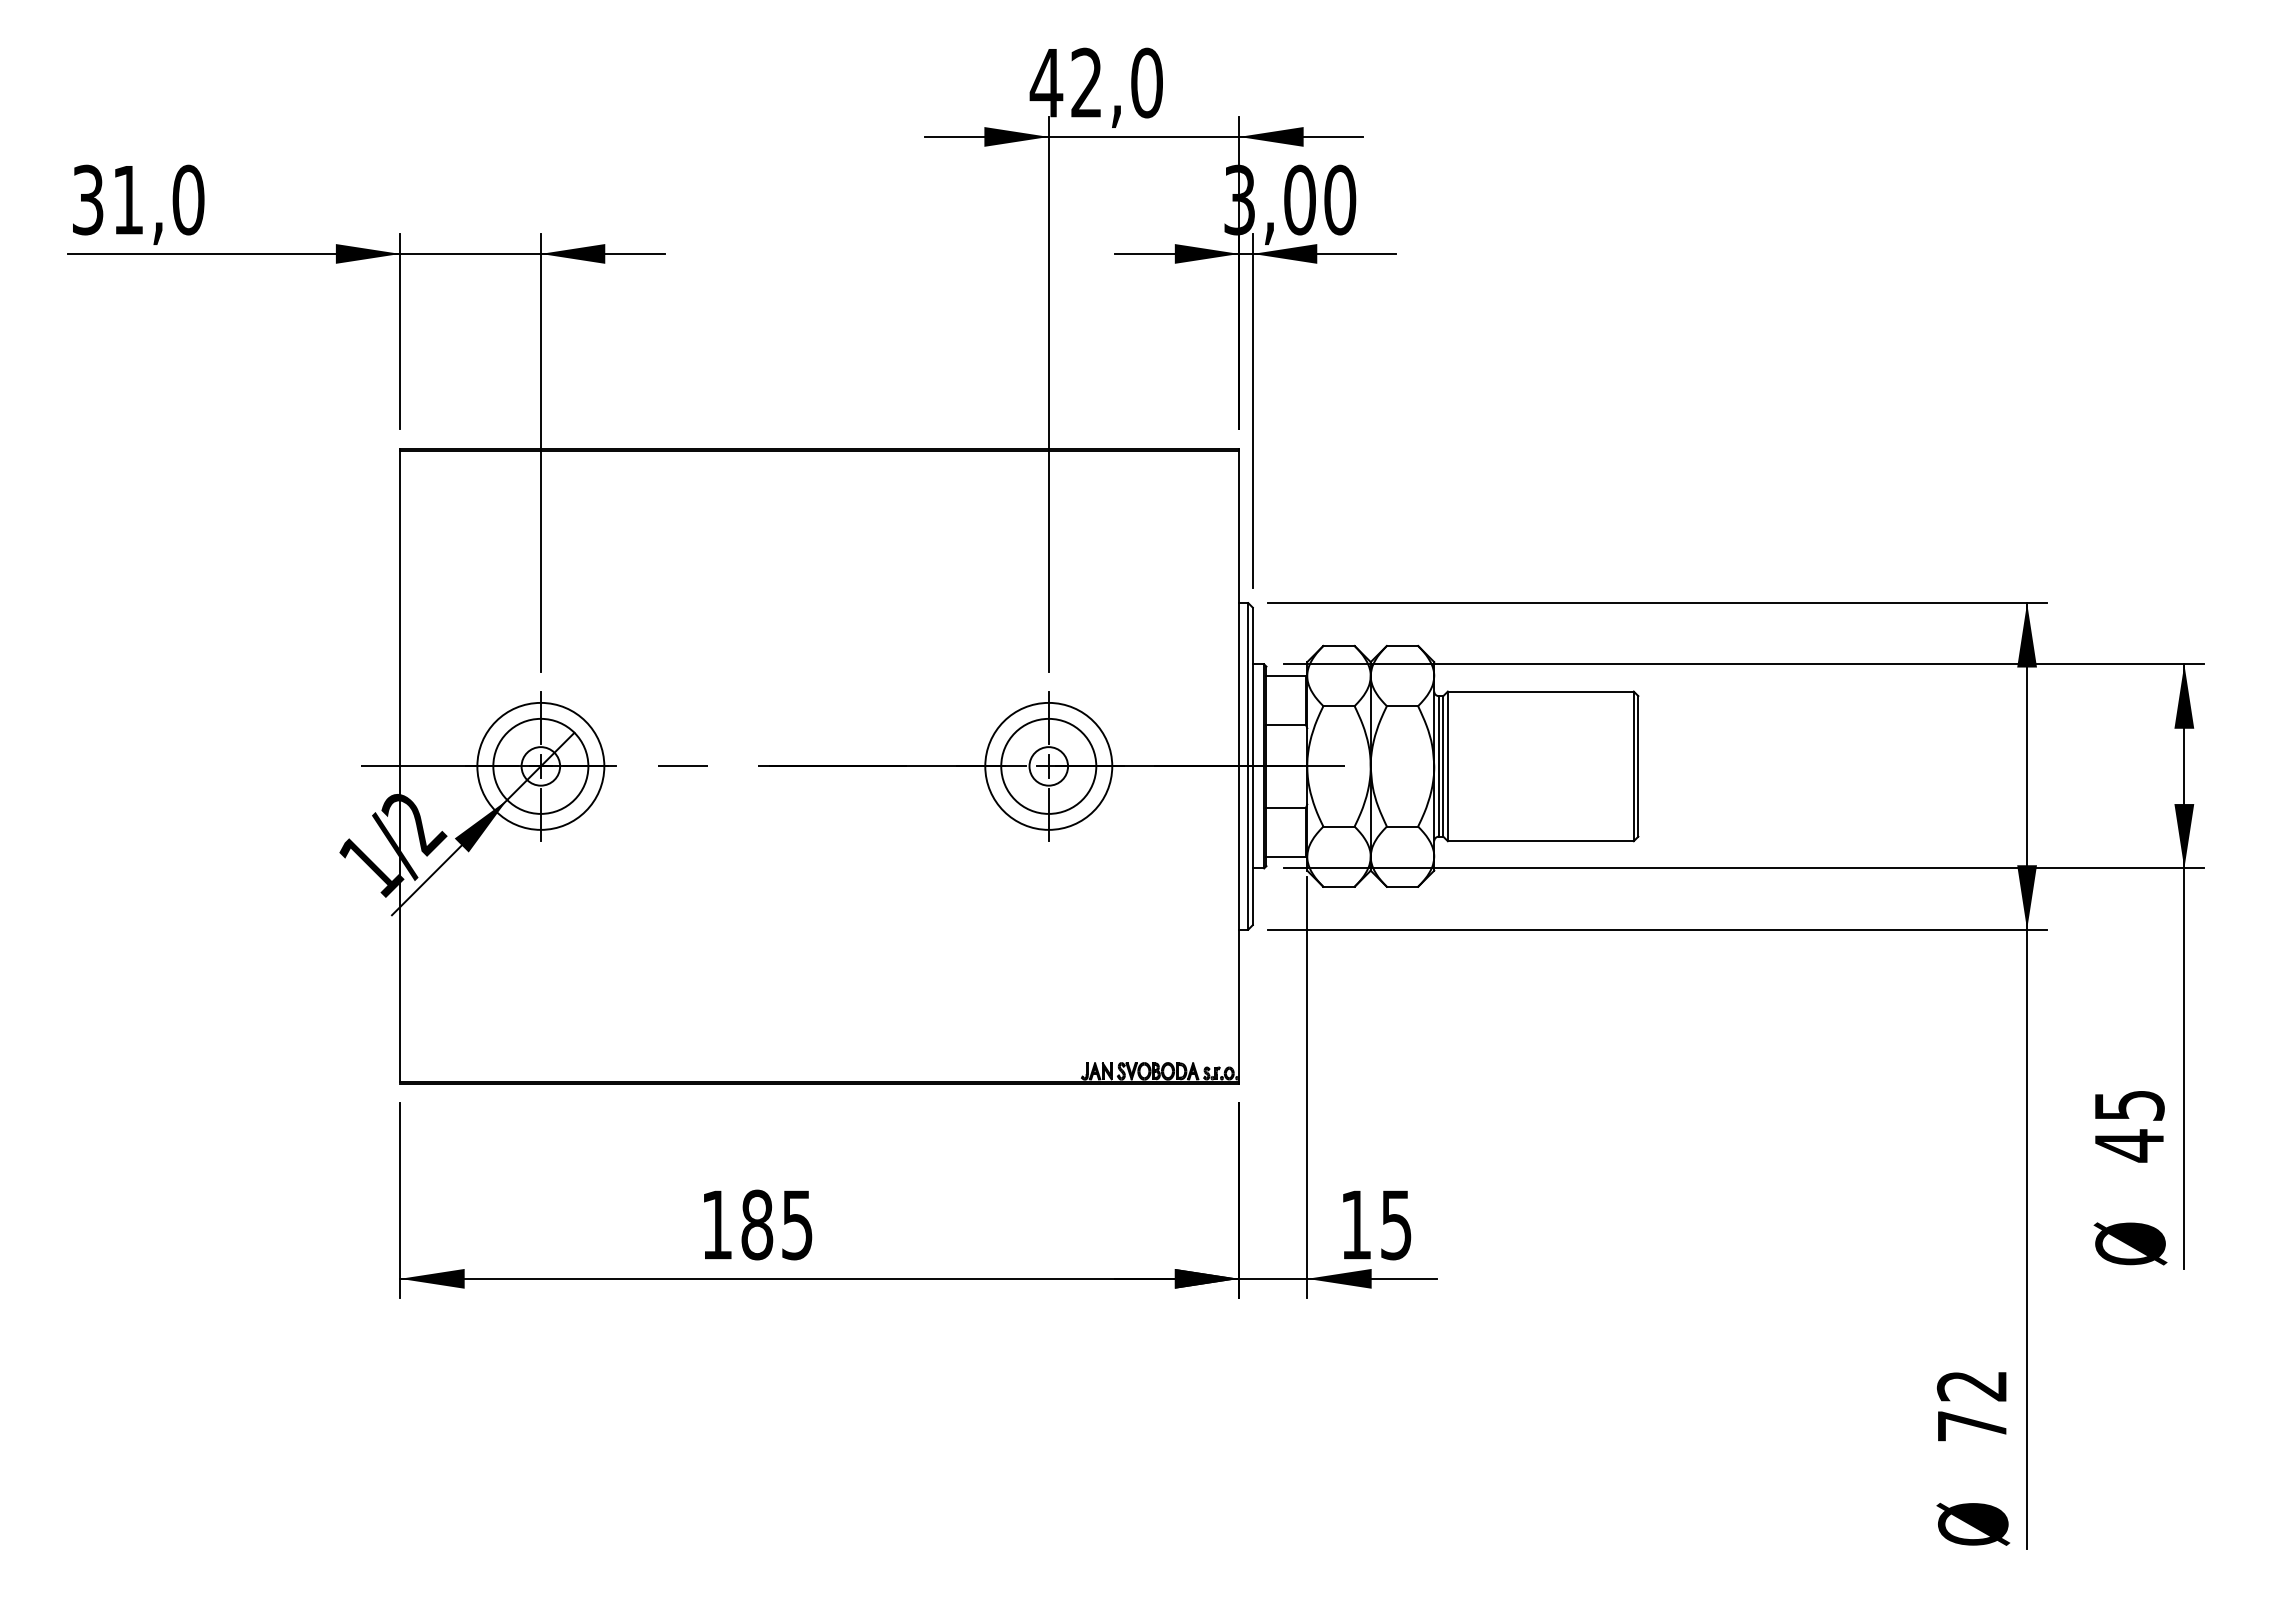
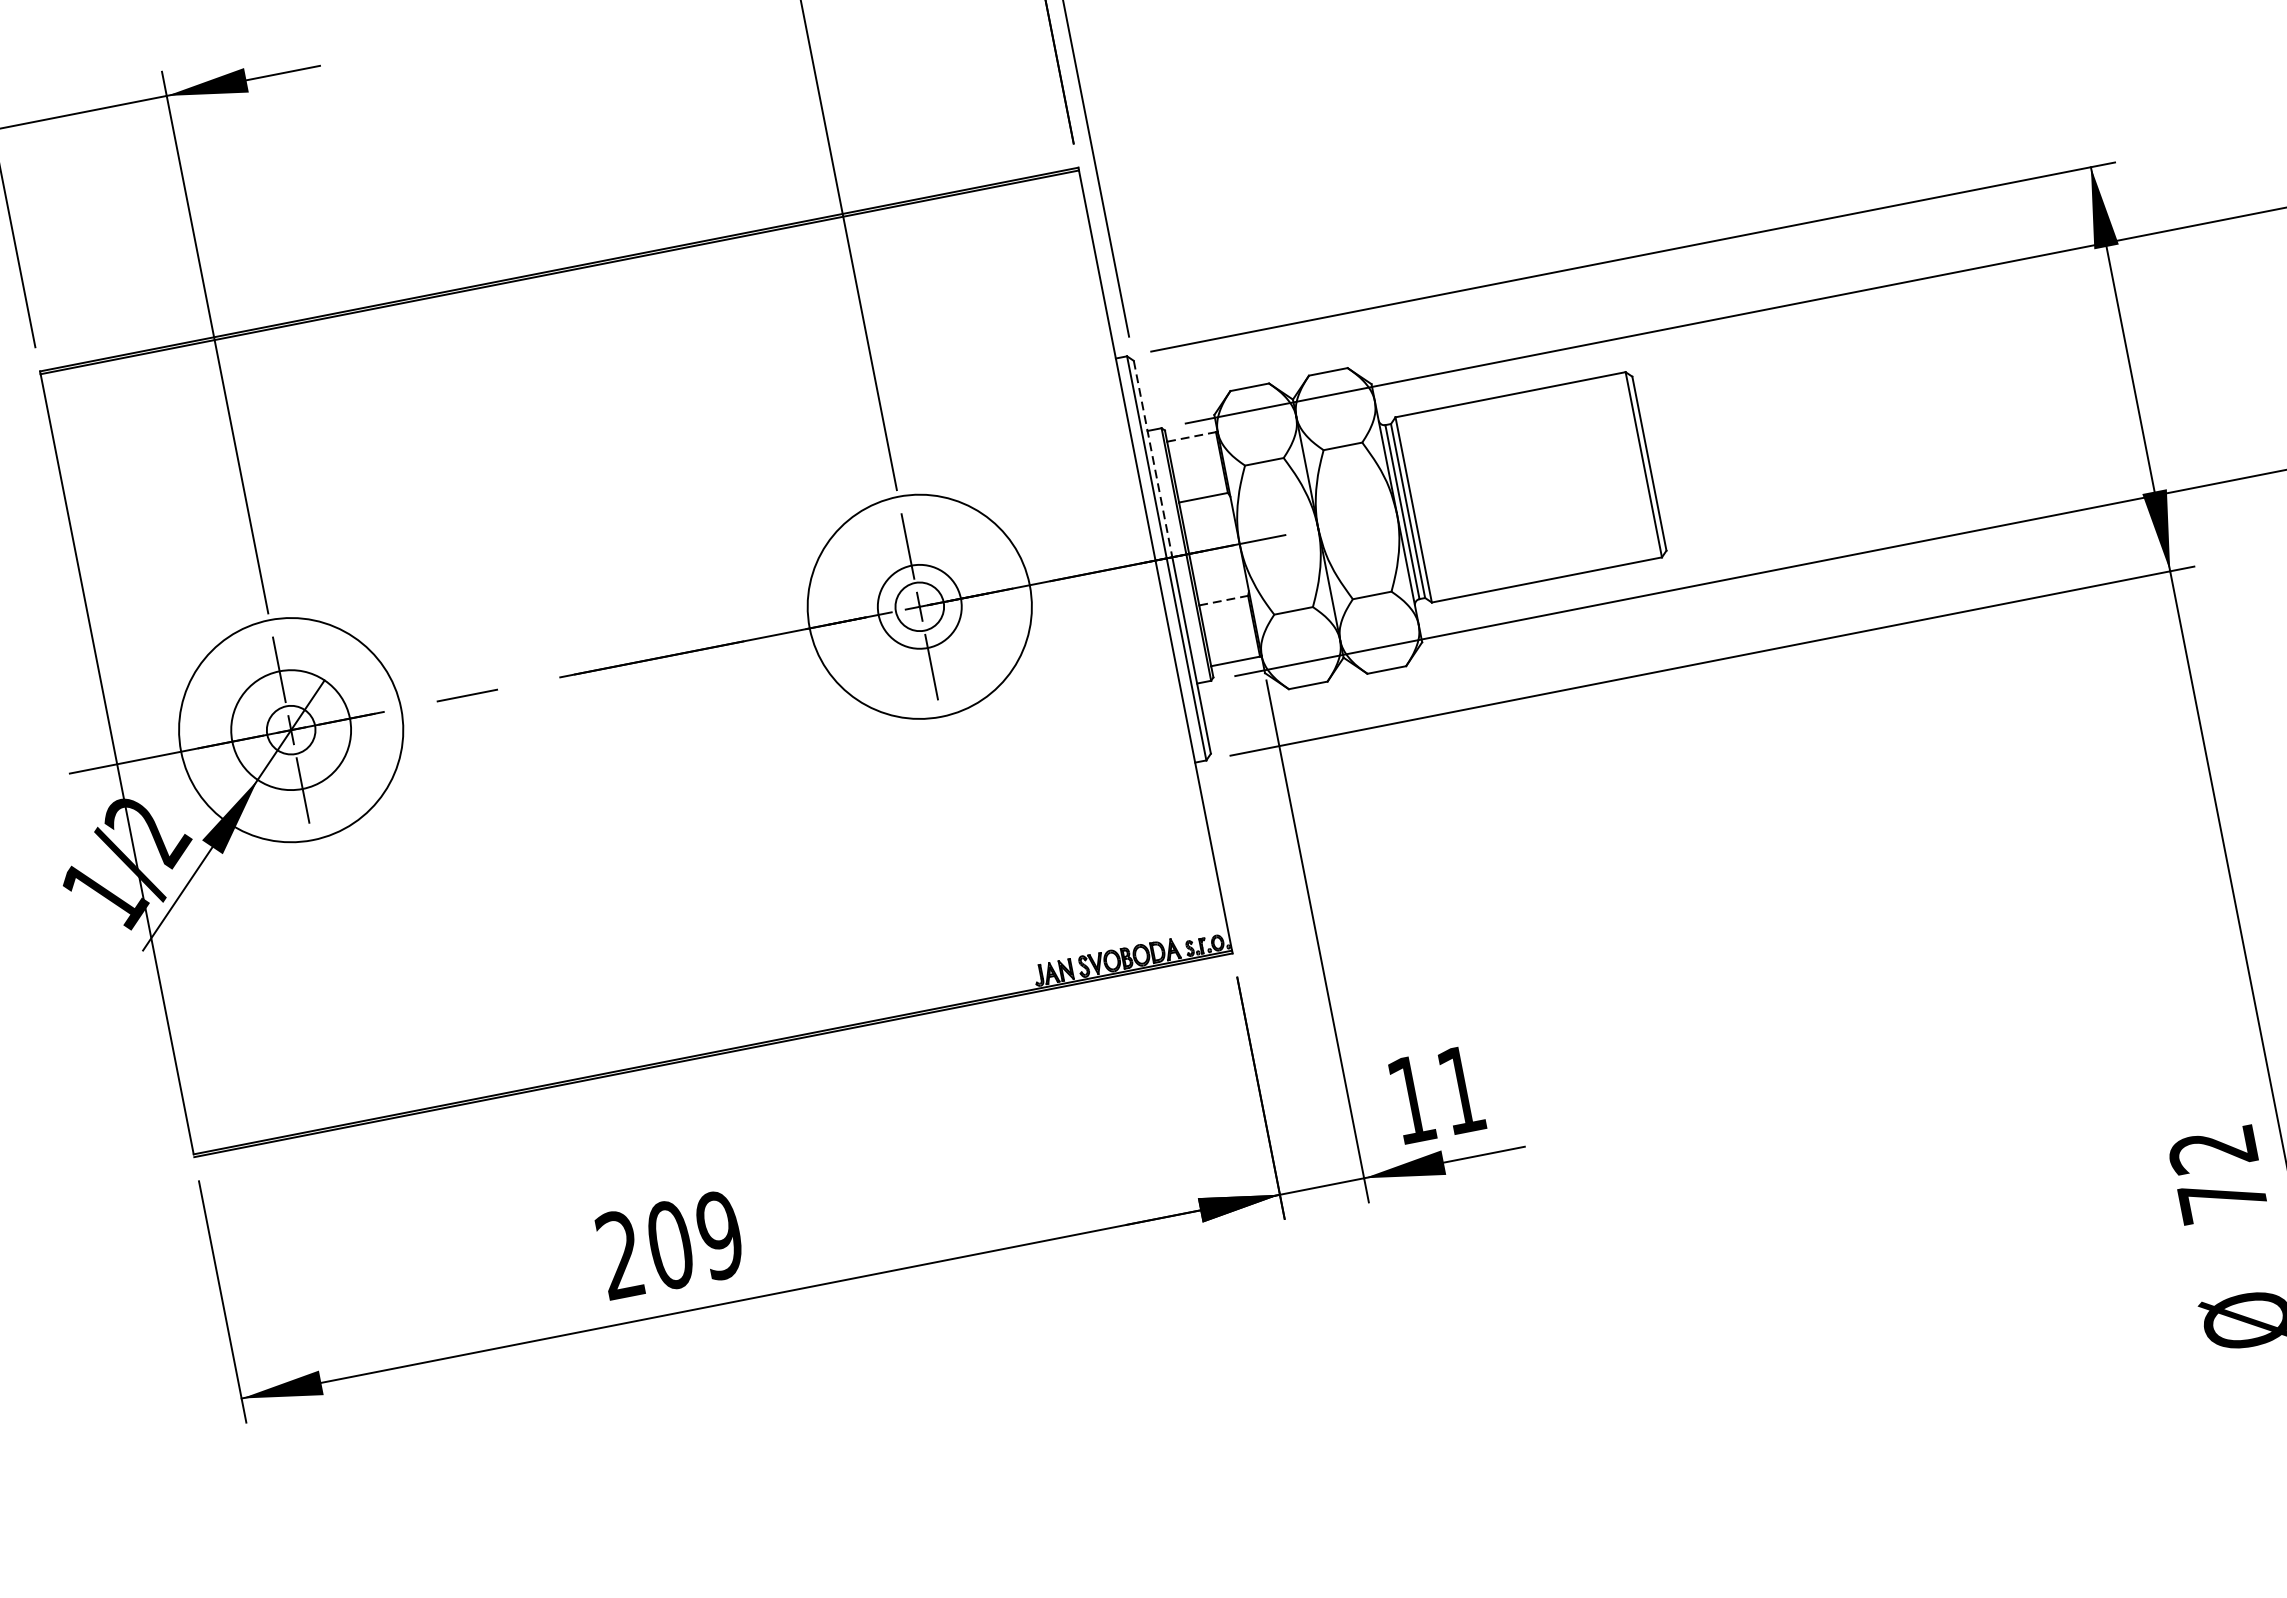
line: (1286, 675) -> (1191, 436), solid -> dashed
line: (1252, 687) -> (1152, 459), solid -> dashed
circle: (540, 765) -> (290, 729), size x1.4
circle: (1048, 765) -> (919, 605), size x0.7
circle: (1048, 765) -> (919, 605), size x1.4
line: (1286, 807) -> (1223, 599), solid -> dashed
text: (757, 1224) -> (670, 1244), 185 -> 209
text: (1396, 1225) -> (1461, 1090), 15 -> 11

